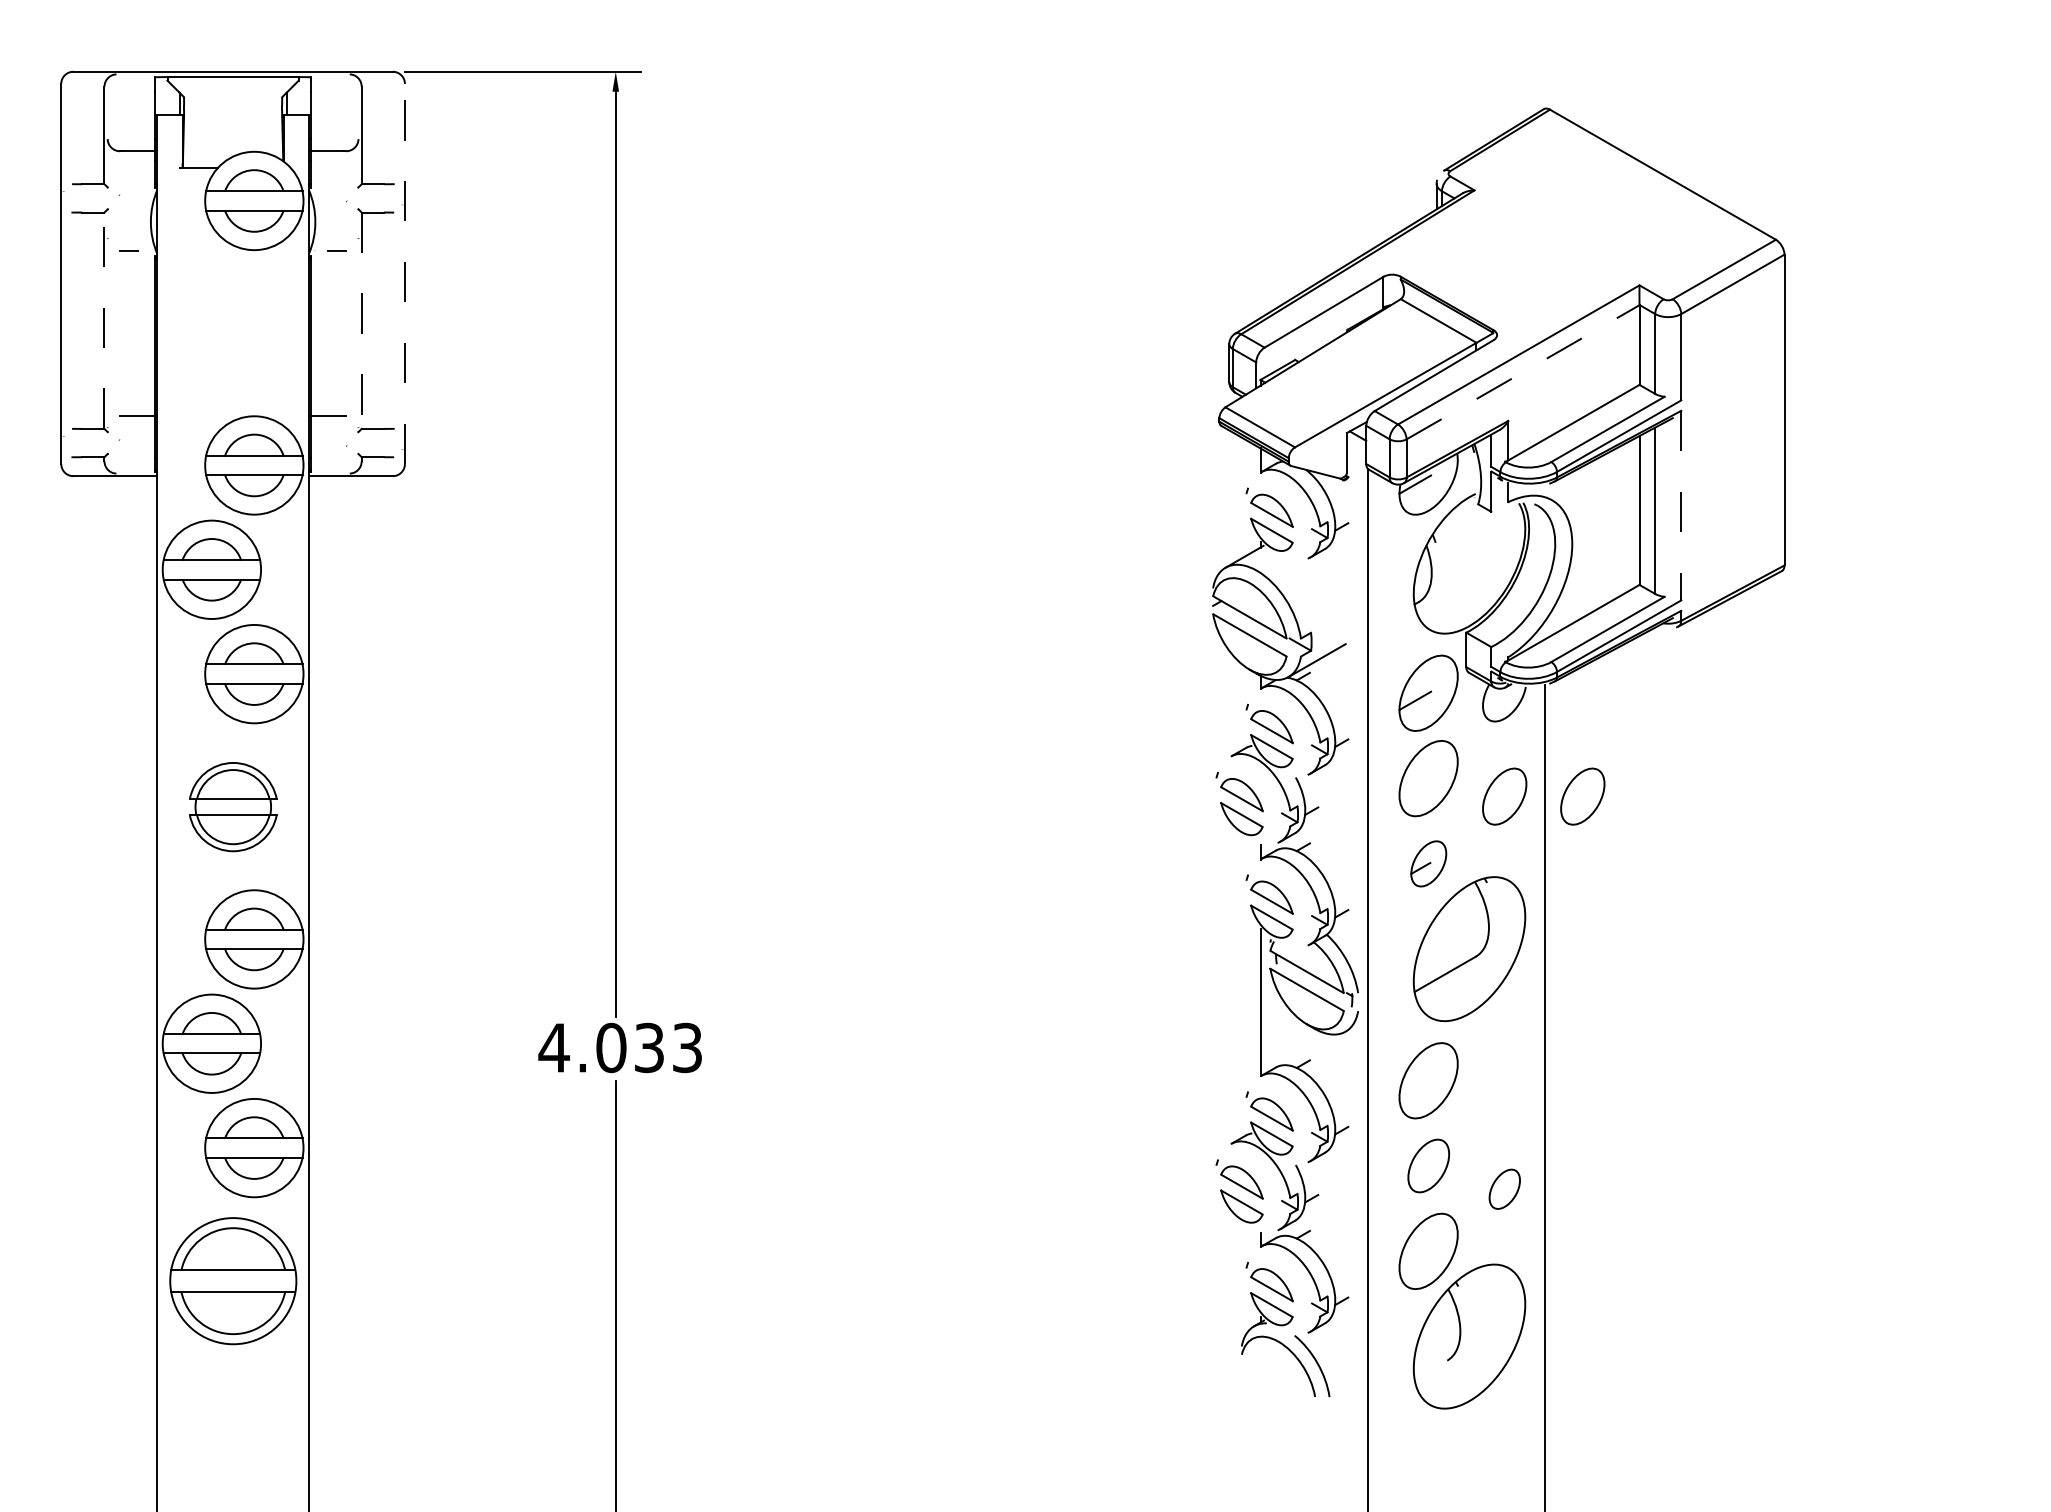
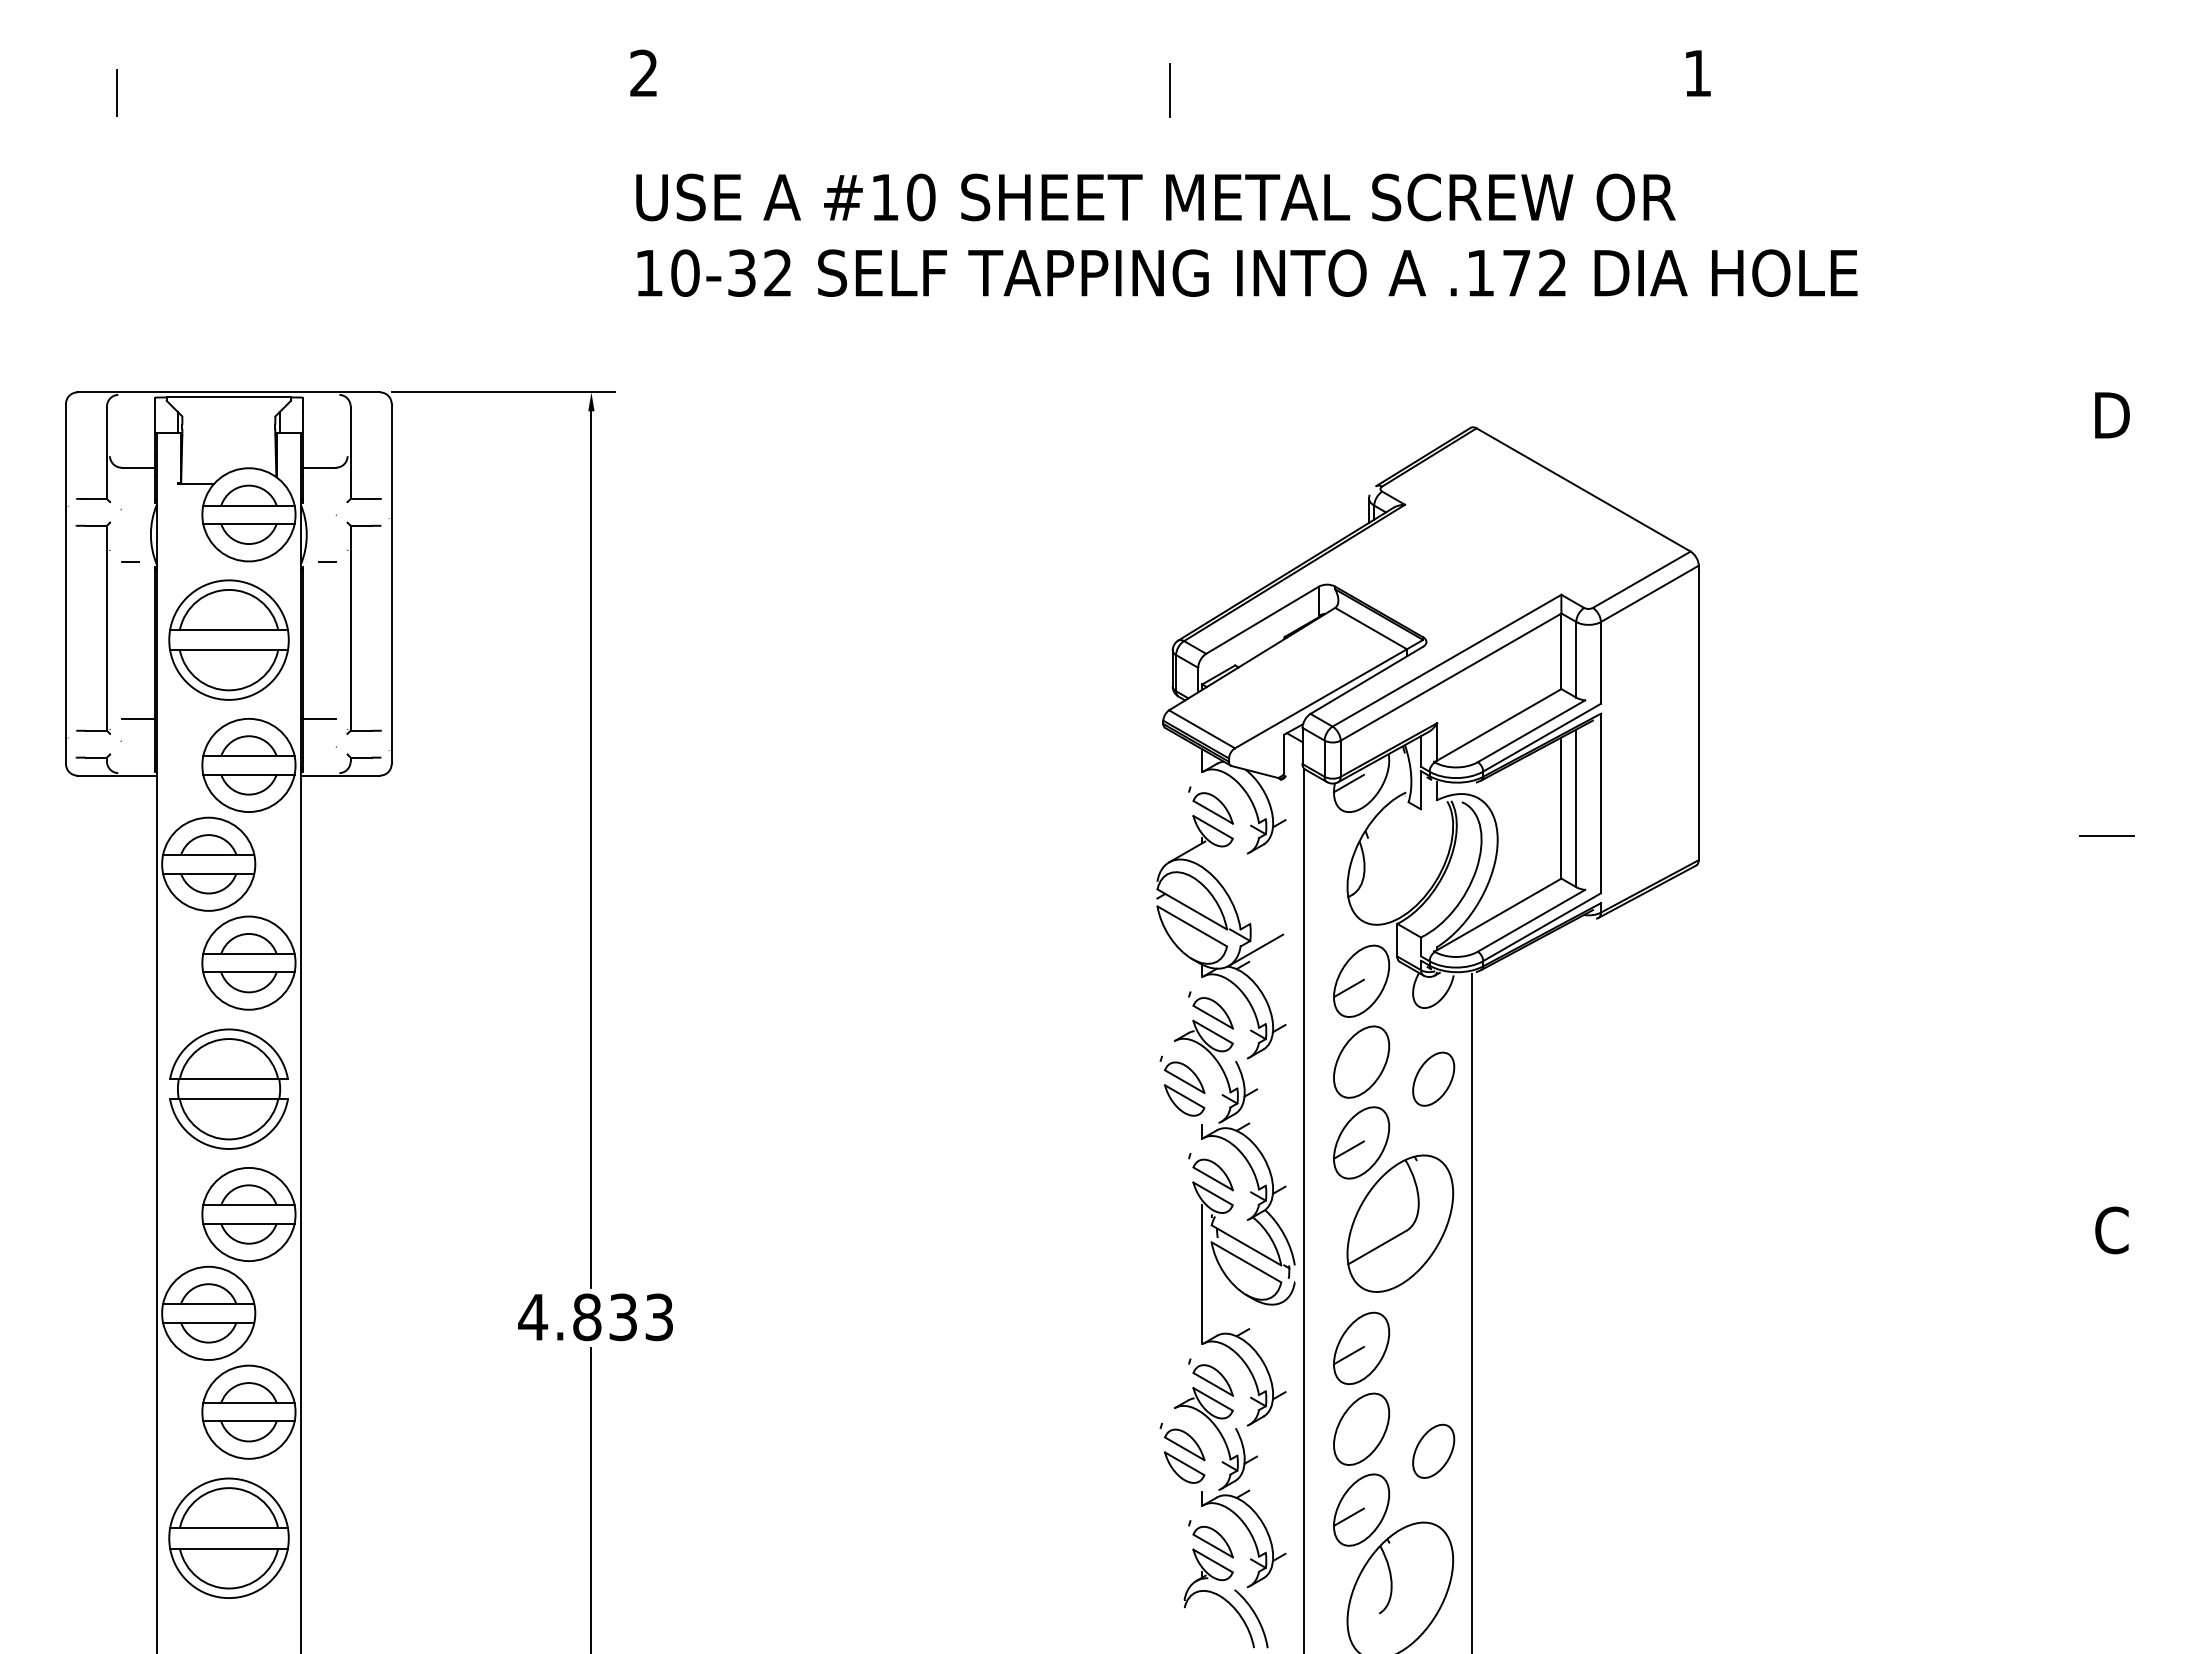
line: (404, 273) -> (391, 583), dashed -> solid
line: (103, 320) -> (106, 628), dashed -> solid
line: (361, 320) -> (350, 628), dashed -> solid
part: (232, 332) -> (228, 639), added
line: (1523, 371) -> (1451, 676), dashed -> solid
line: (1680, 505) -> (1600, 803), dashed -> solid
part: (1582, 795) -> (1507, 1078), removed
part: (232, 806) -> (228, 1088), size x1.43
part: (1428, 863) -> (1361, 1142), size x1.67
text: (611, 1047) -> (587, 1316), 4.033 -> 4.833
line: (1414, 1088) -> (1348, 1355), added
part: (1428, 1165) -> (1361, 1428), size x1.43
part: (1504, 1188) -> (1433, 1450), size x1.43
line: (1414, 1258) -> (1348, 1516), added

